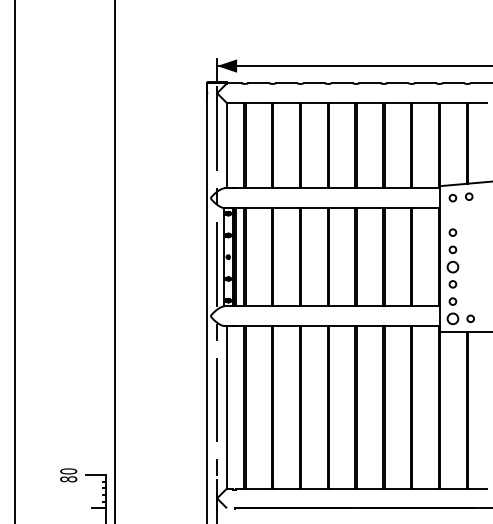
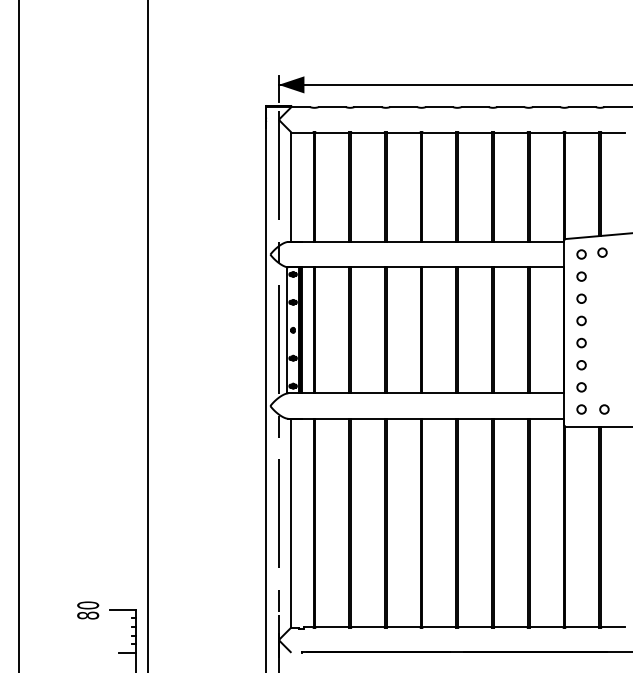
circle: (452, 215) -> (581, 276), added
circle: (452, 266) -> (581, 342), size x0.62
circle: (452, 318) -> (581, 409), size x0.62

